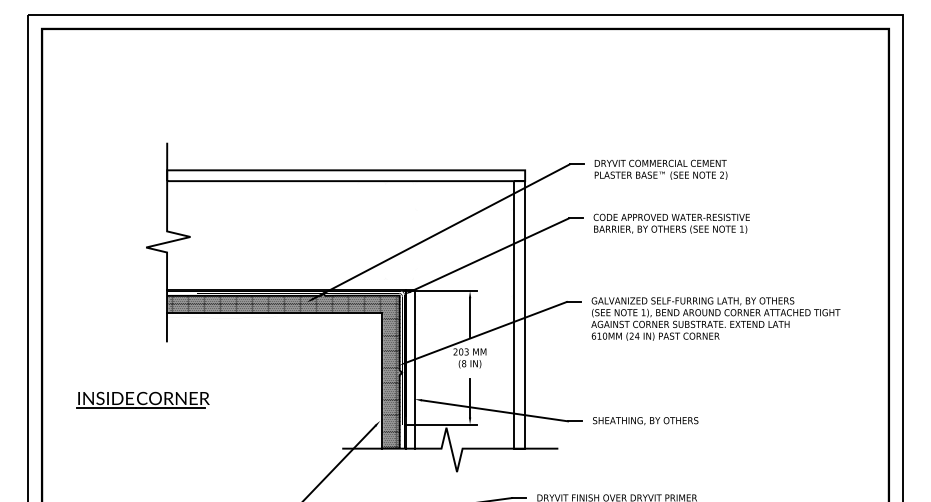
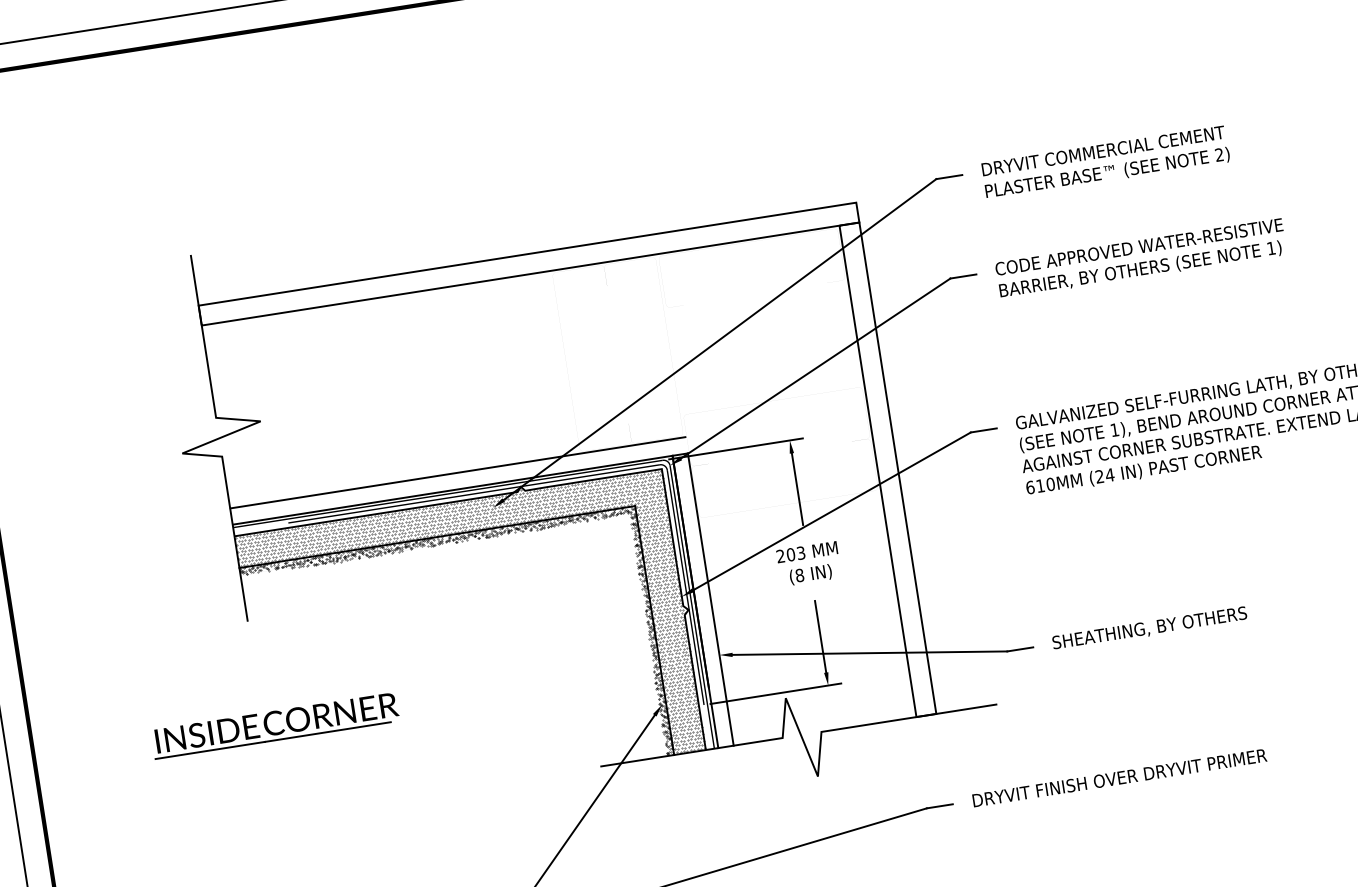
line: (290, 280) -> (456, 472), added
hatch: (274, 380) -> (456, 660), added
part: (142, 399) -> (274, 725), moved

